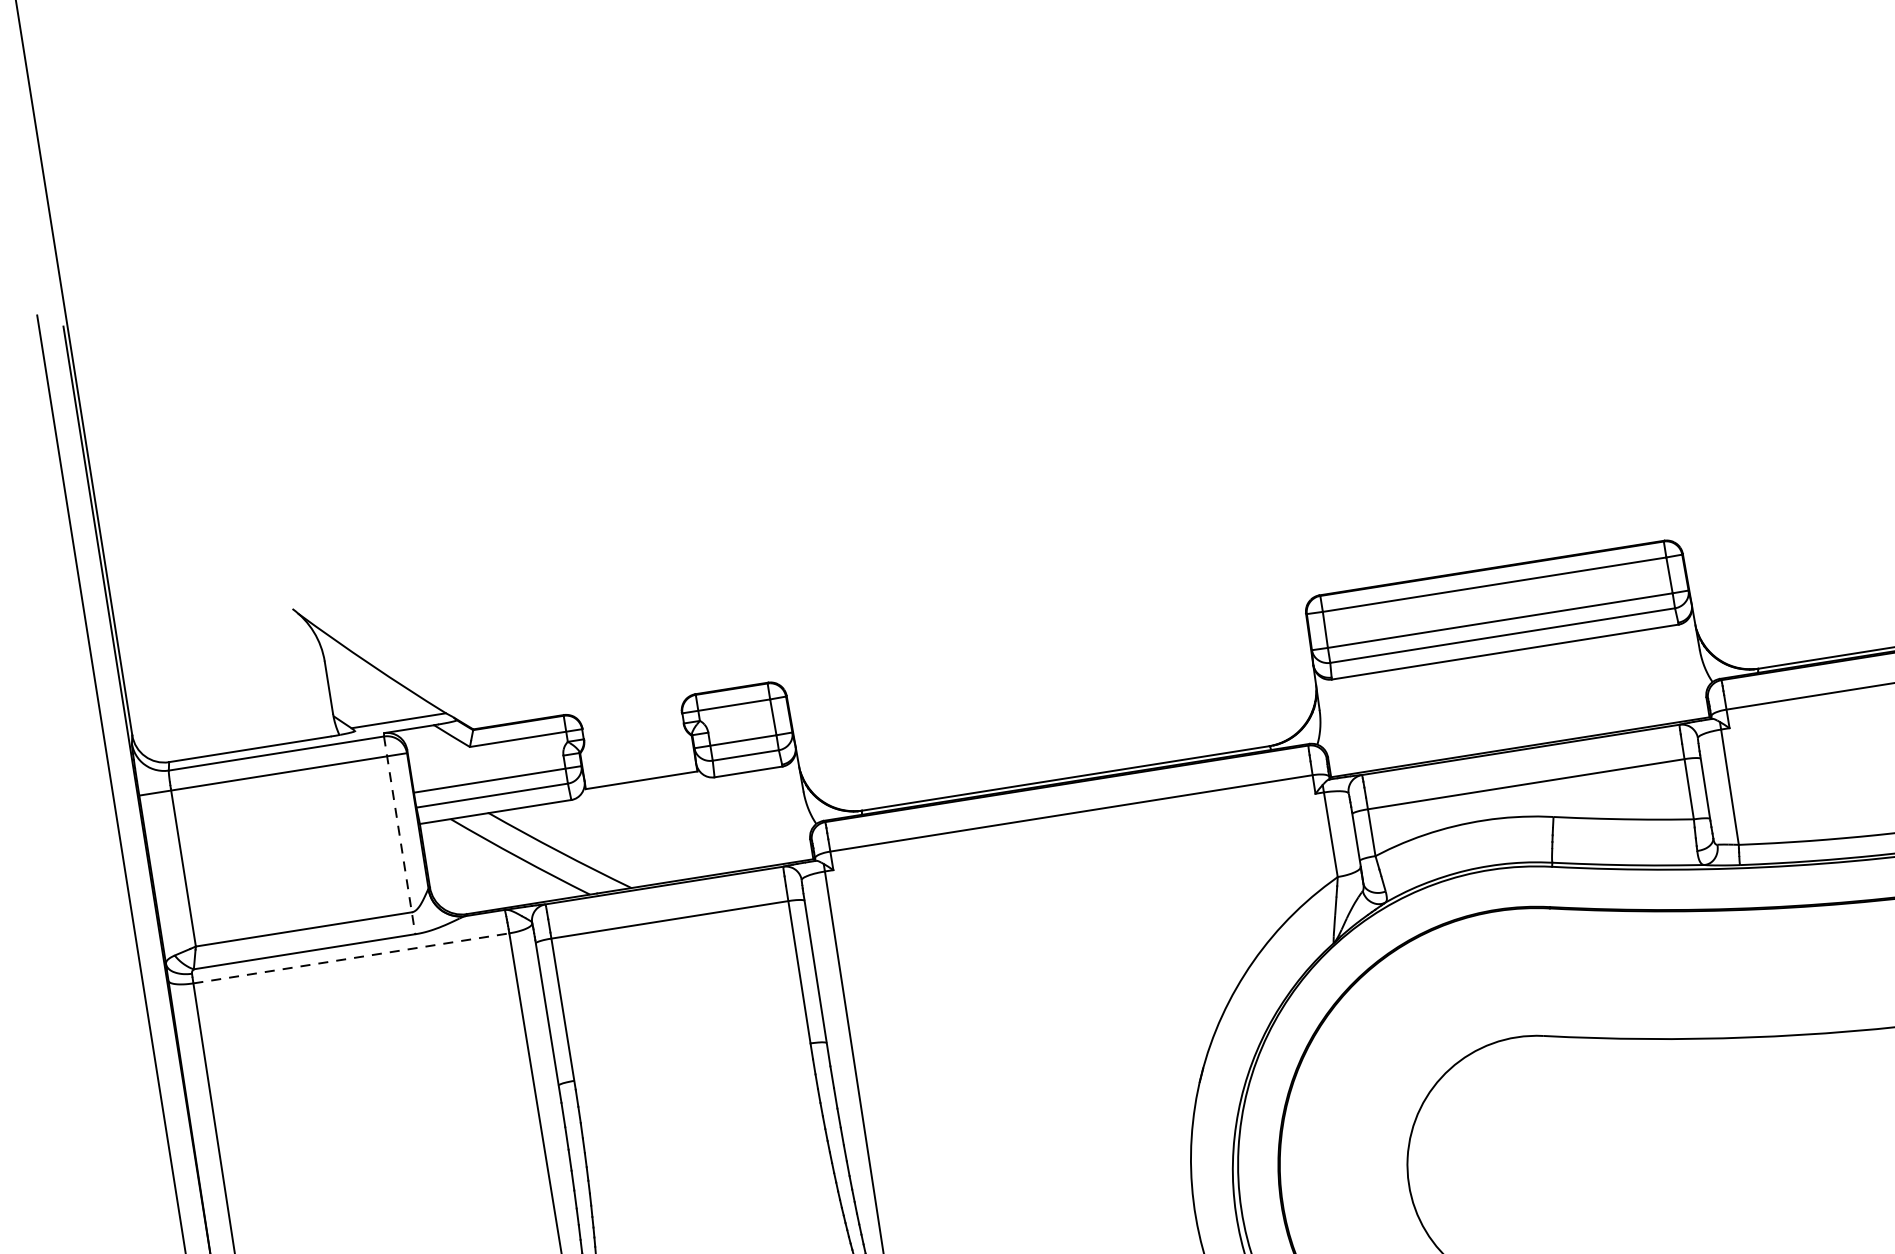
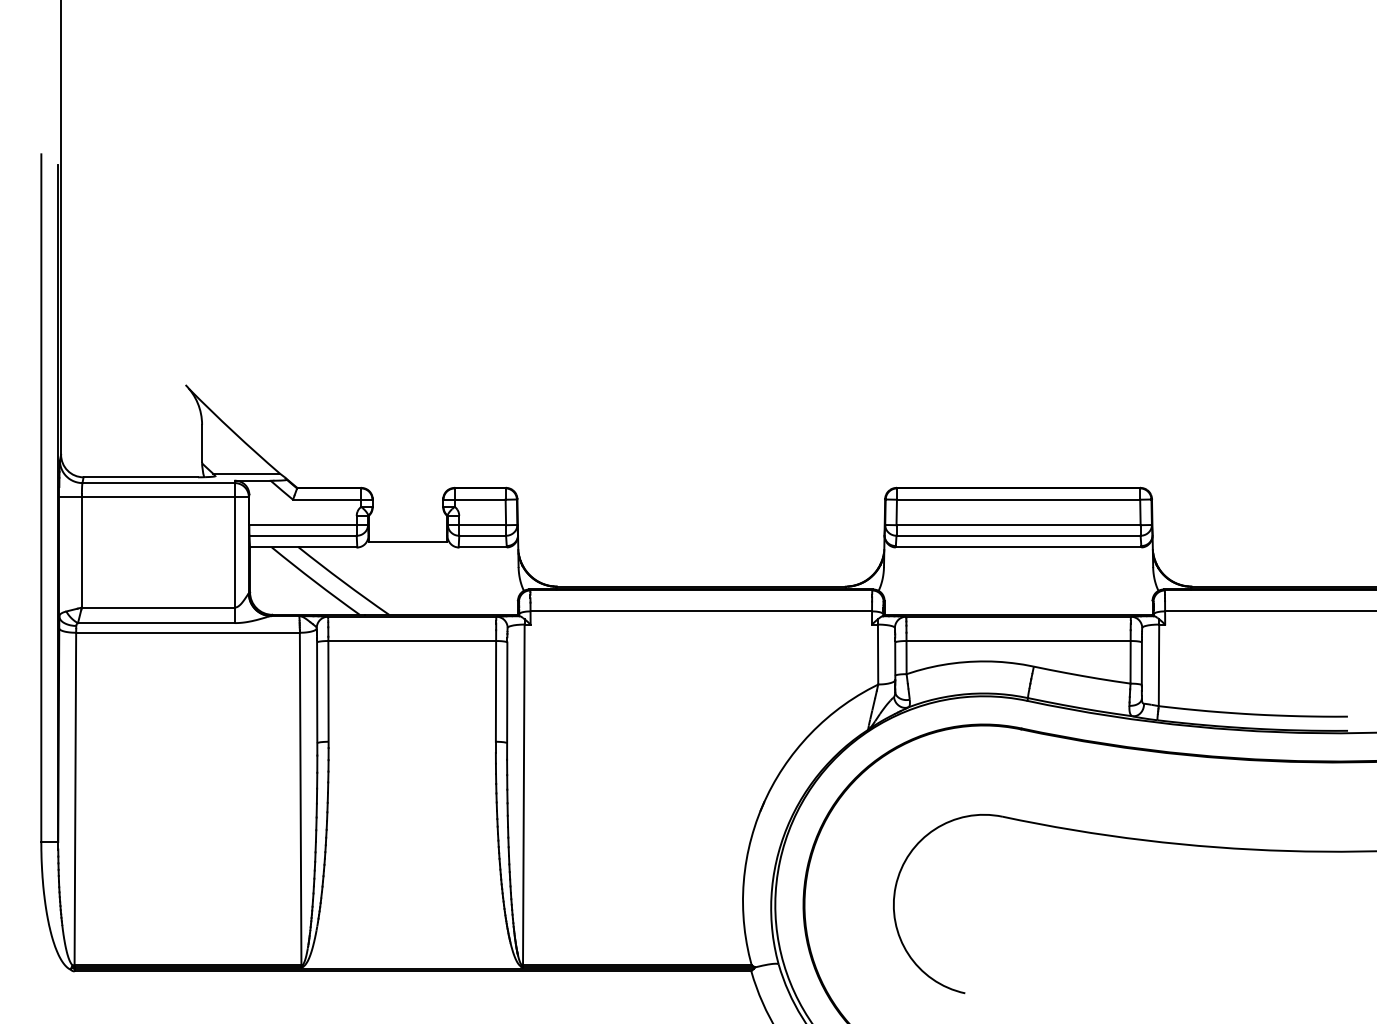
line: (399, 836) -> (234, 553), dashed -> solid
line: (351, 957) -> (188, 632), dashed -> solid

